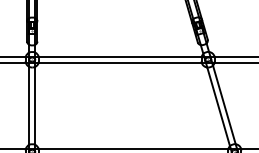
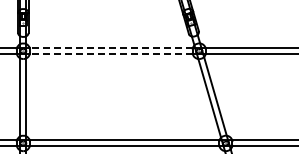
line: (120, 57) -> (111, 48), solid -> dashed
line: (120, 63) -> (111, 54), solid -> dashed

